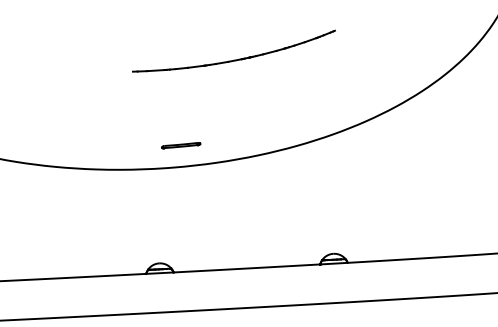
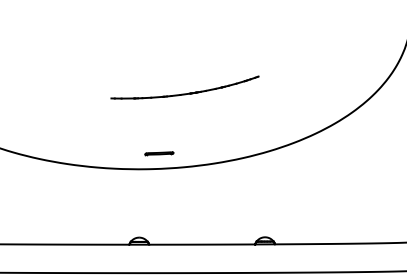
part: (233, 51) -> (184, 87), moved

